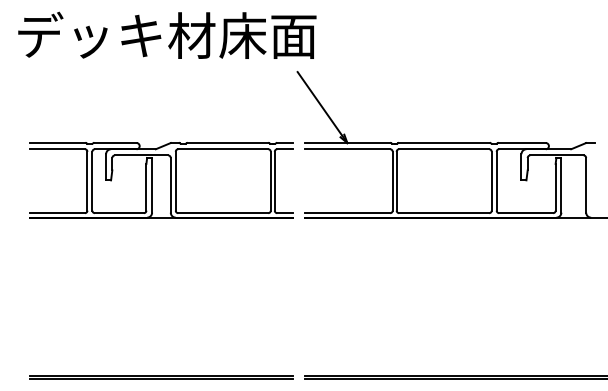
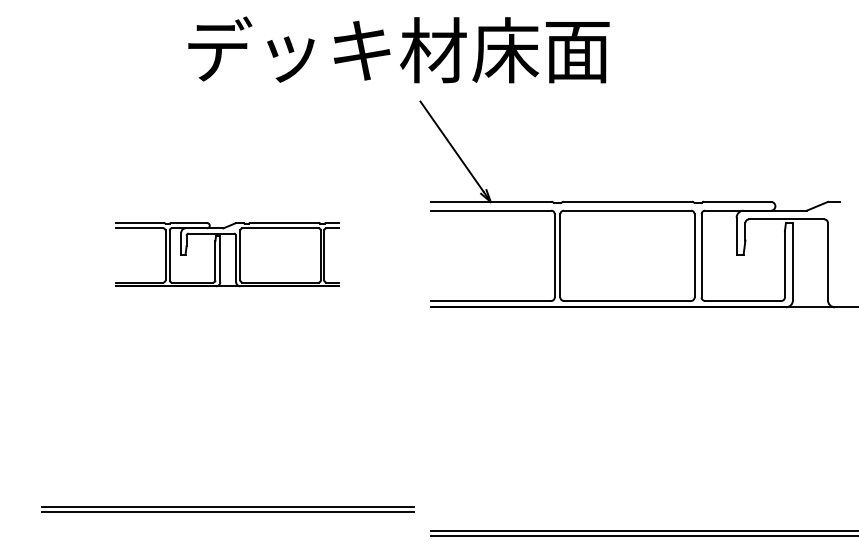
text: (167, 34) -> (399, 48), moved
part: (161, 180) -> (228, 254), size x0.6
line: (161, 376) -> (228, 507), moved

